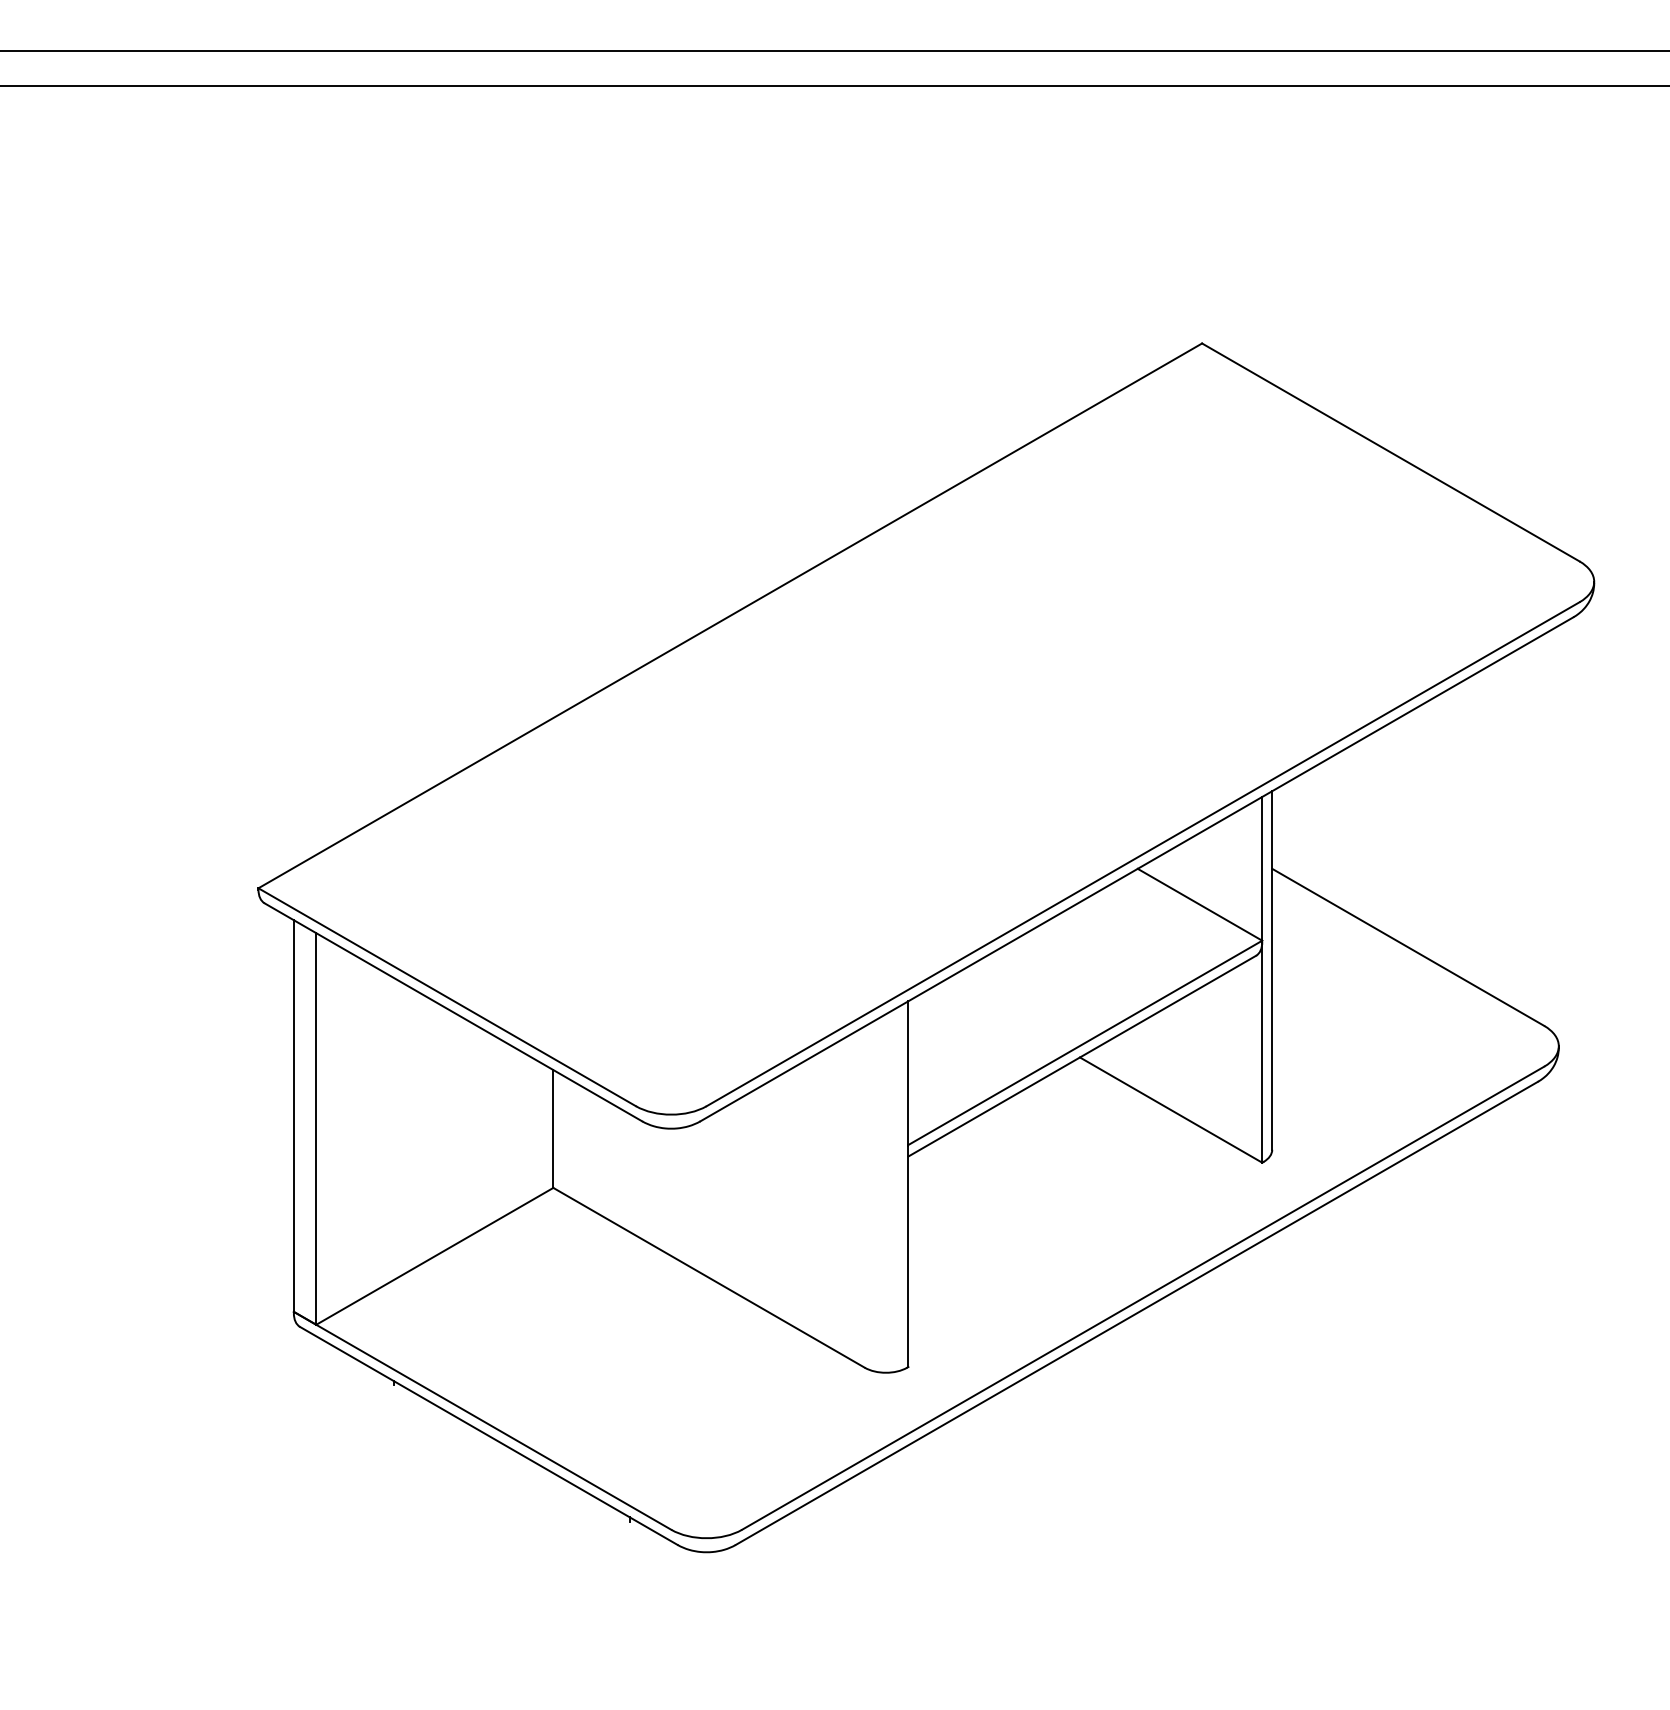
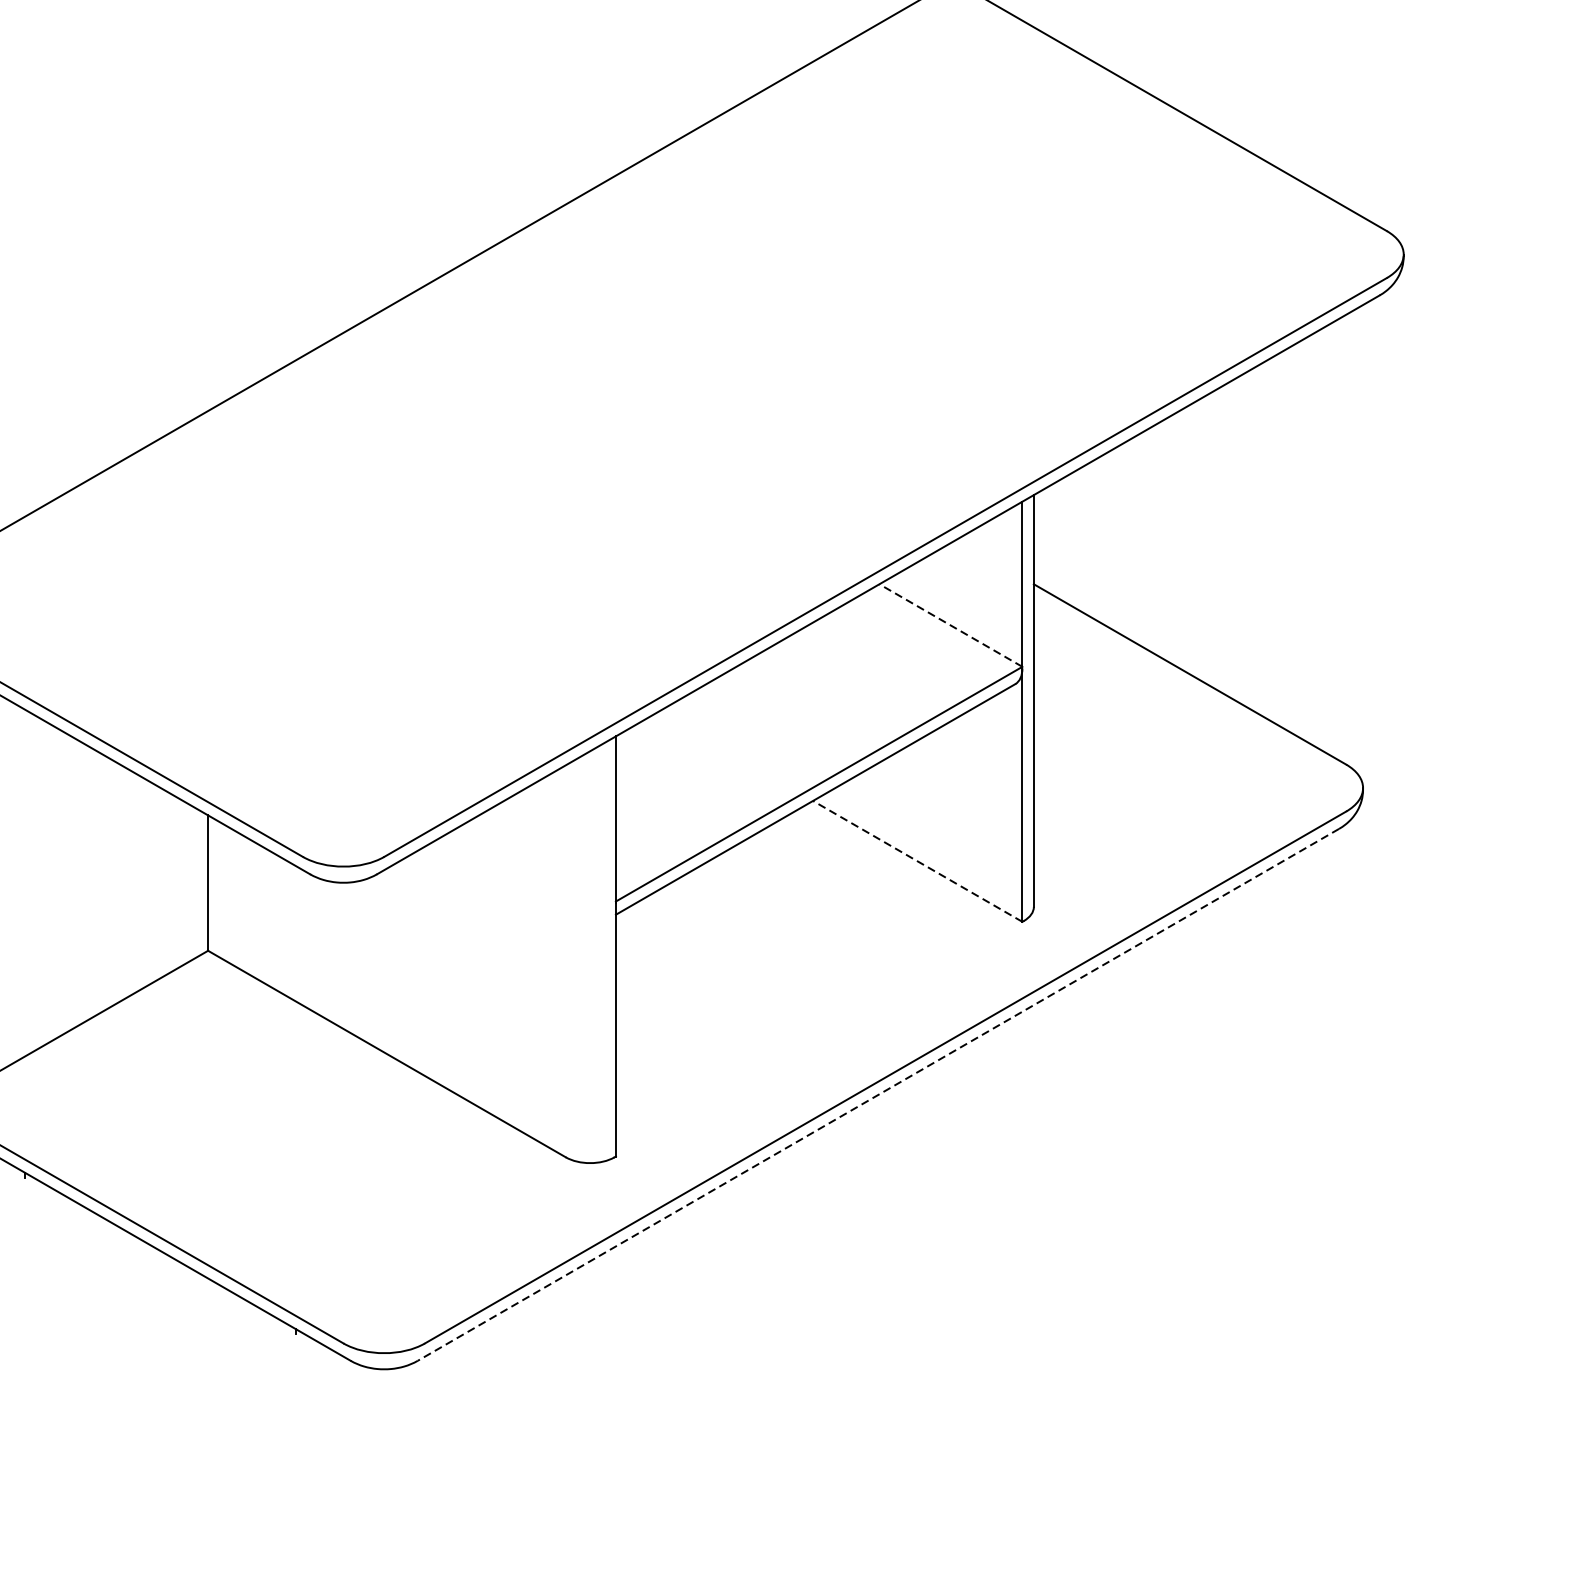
line: (1200, 904) -> (951, 625), solid -> dashed
line: (1170, 1109) -> (917, 860), solid -> dashed
line: (1136, 1313) -> (877, 1095), solid -> dashed

